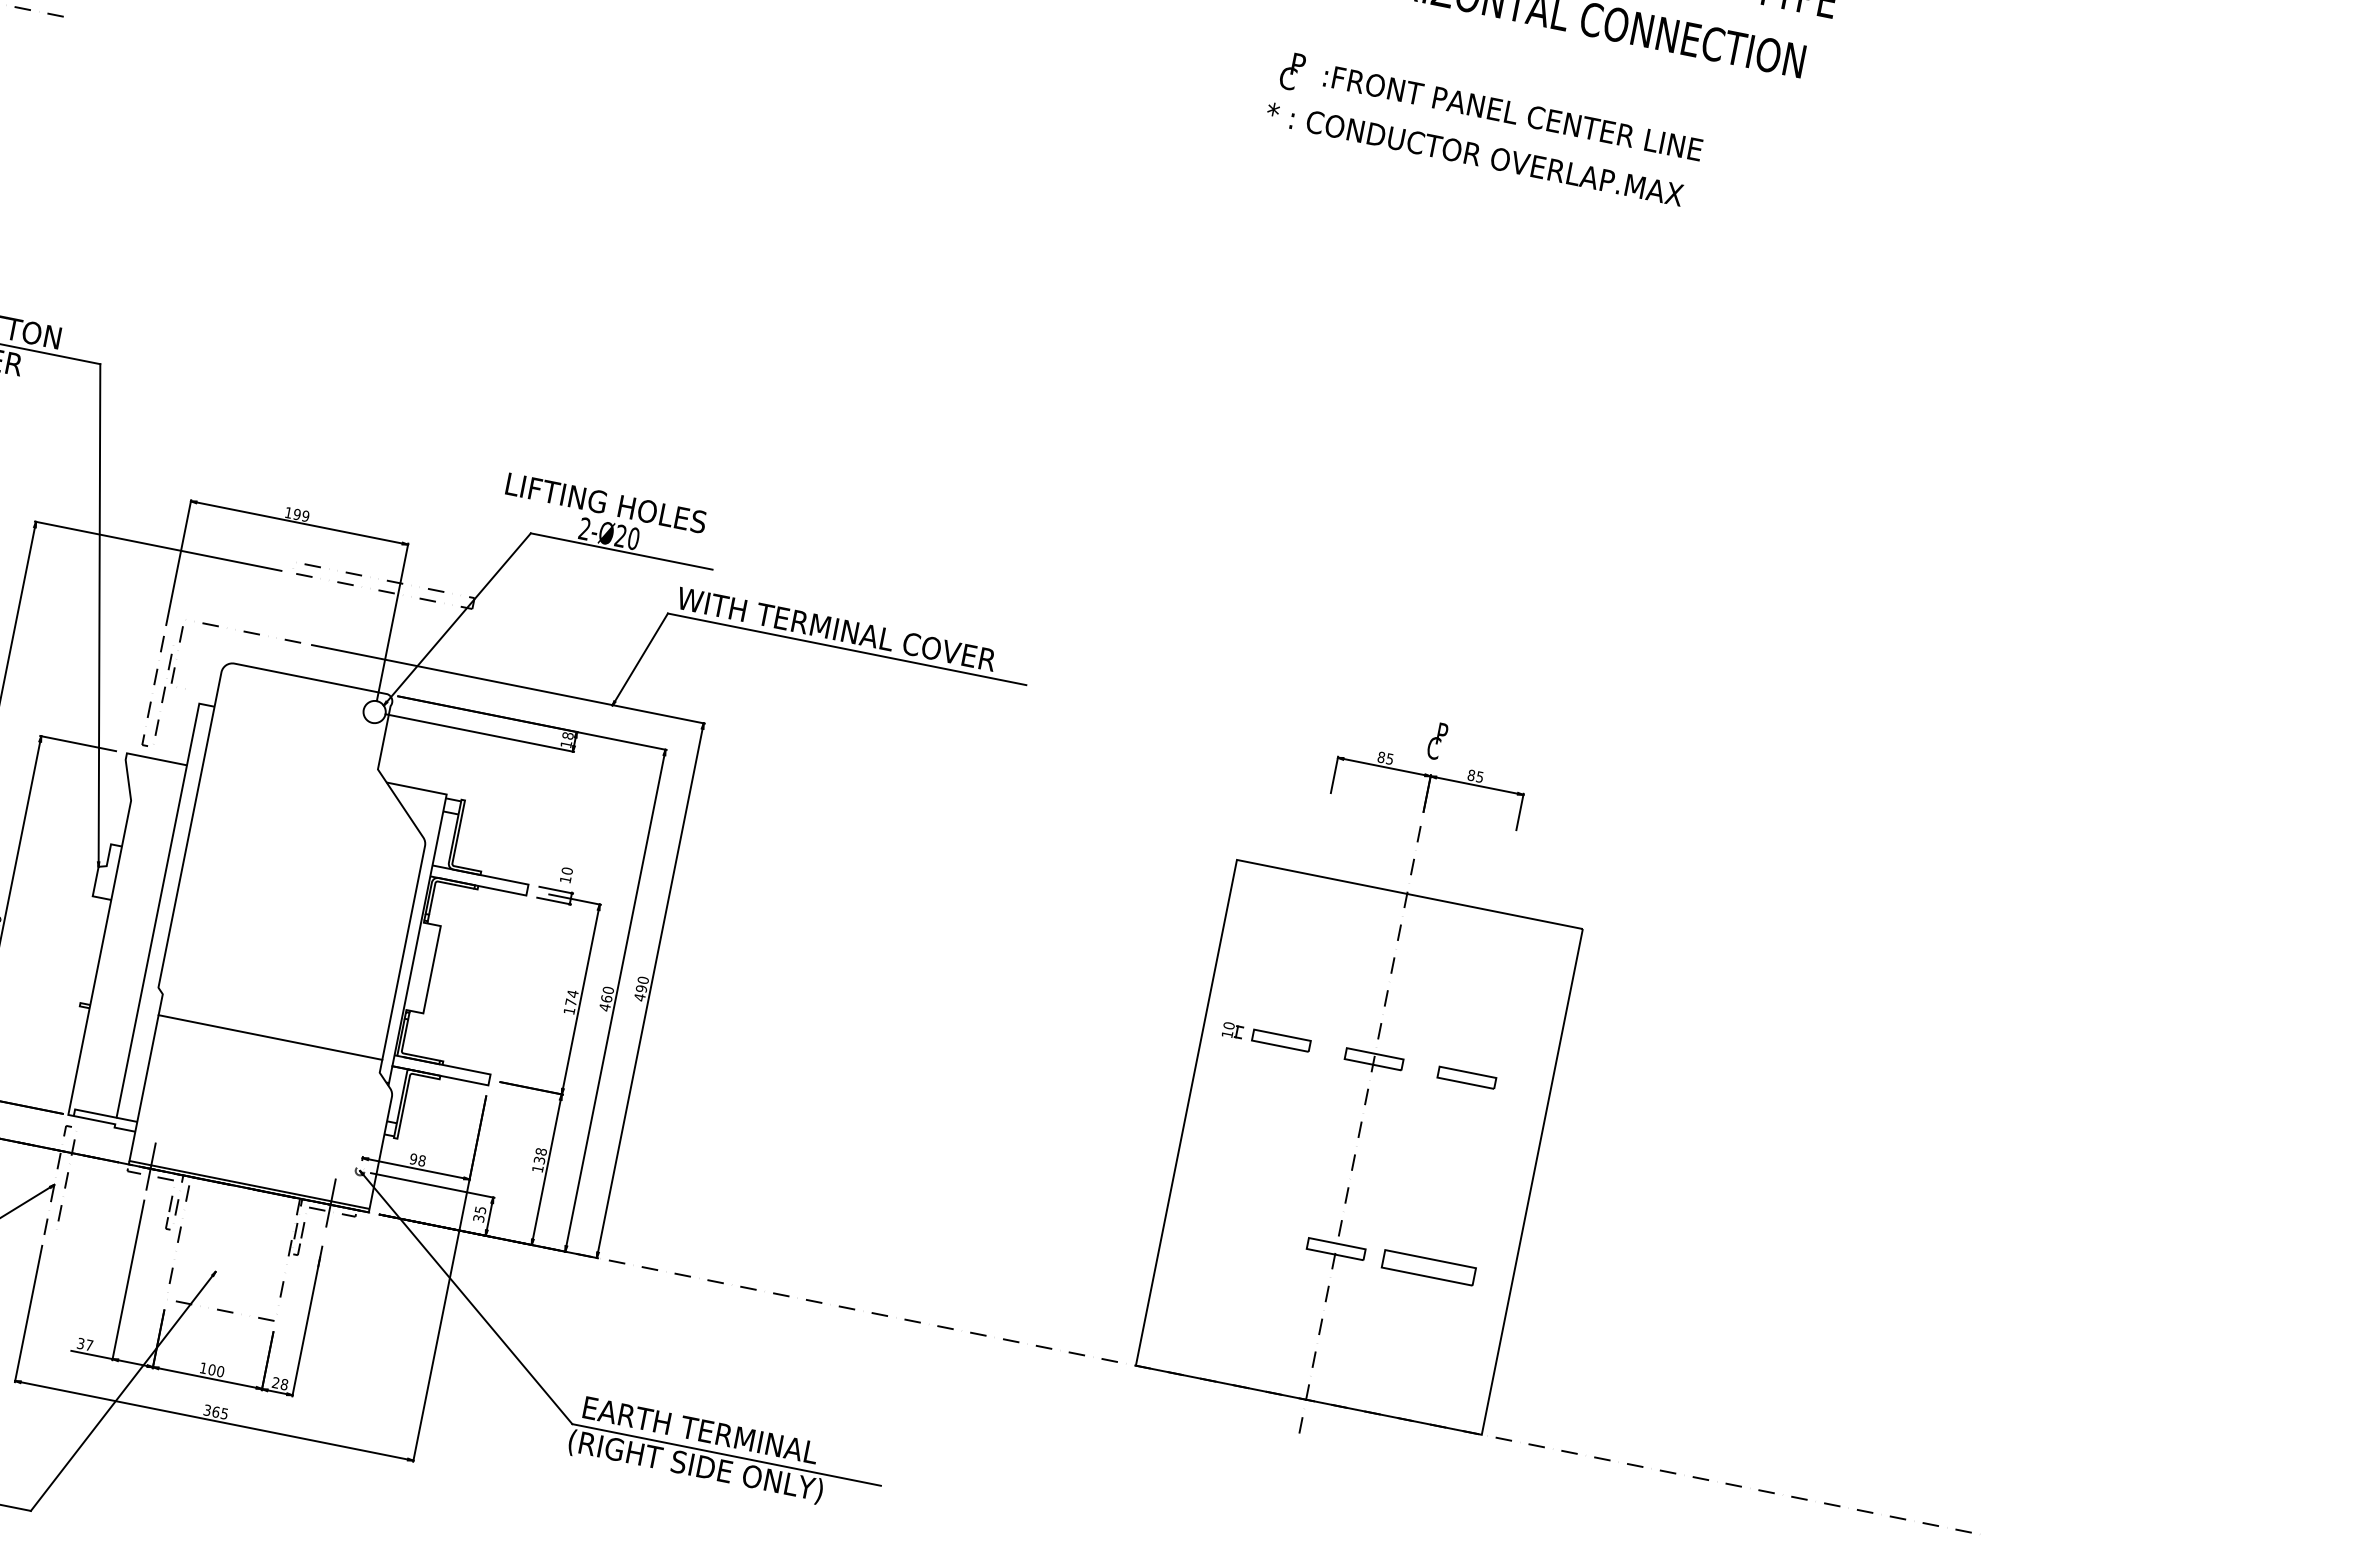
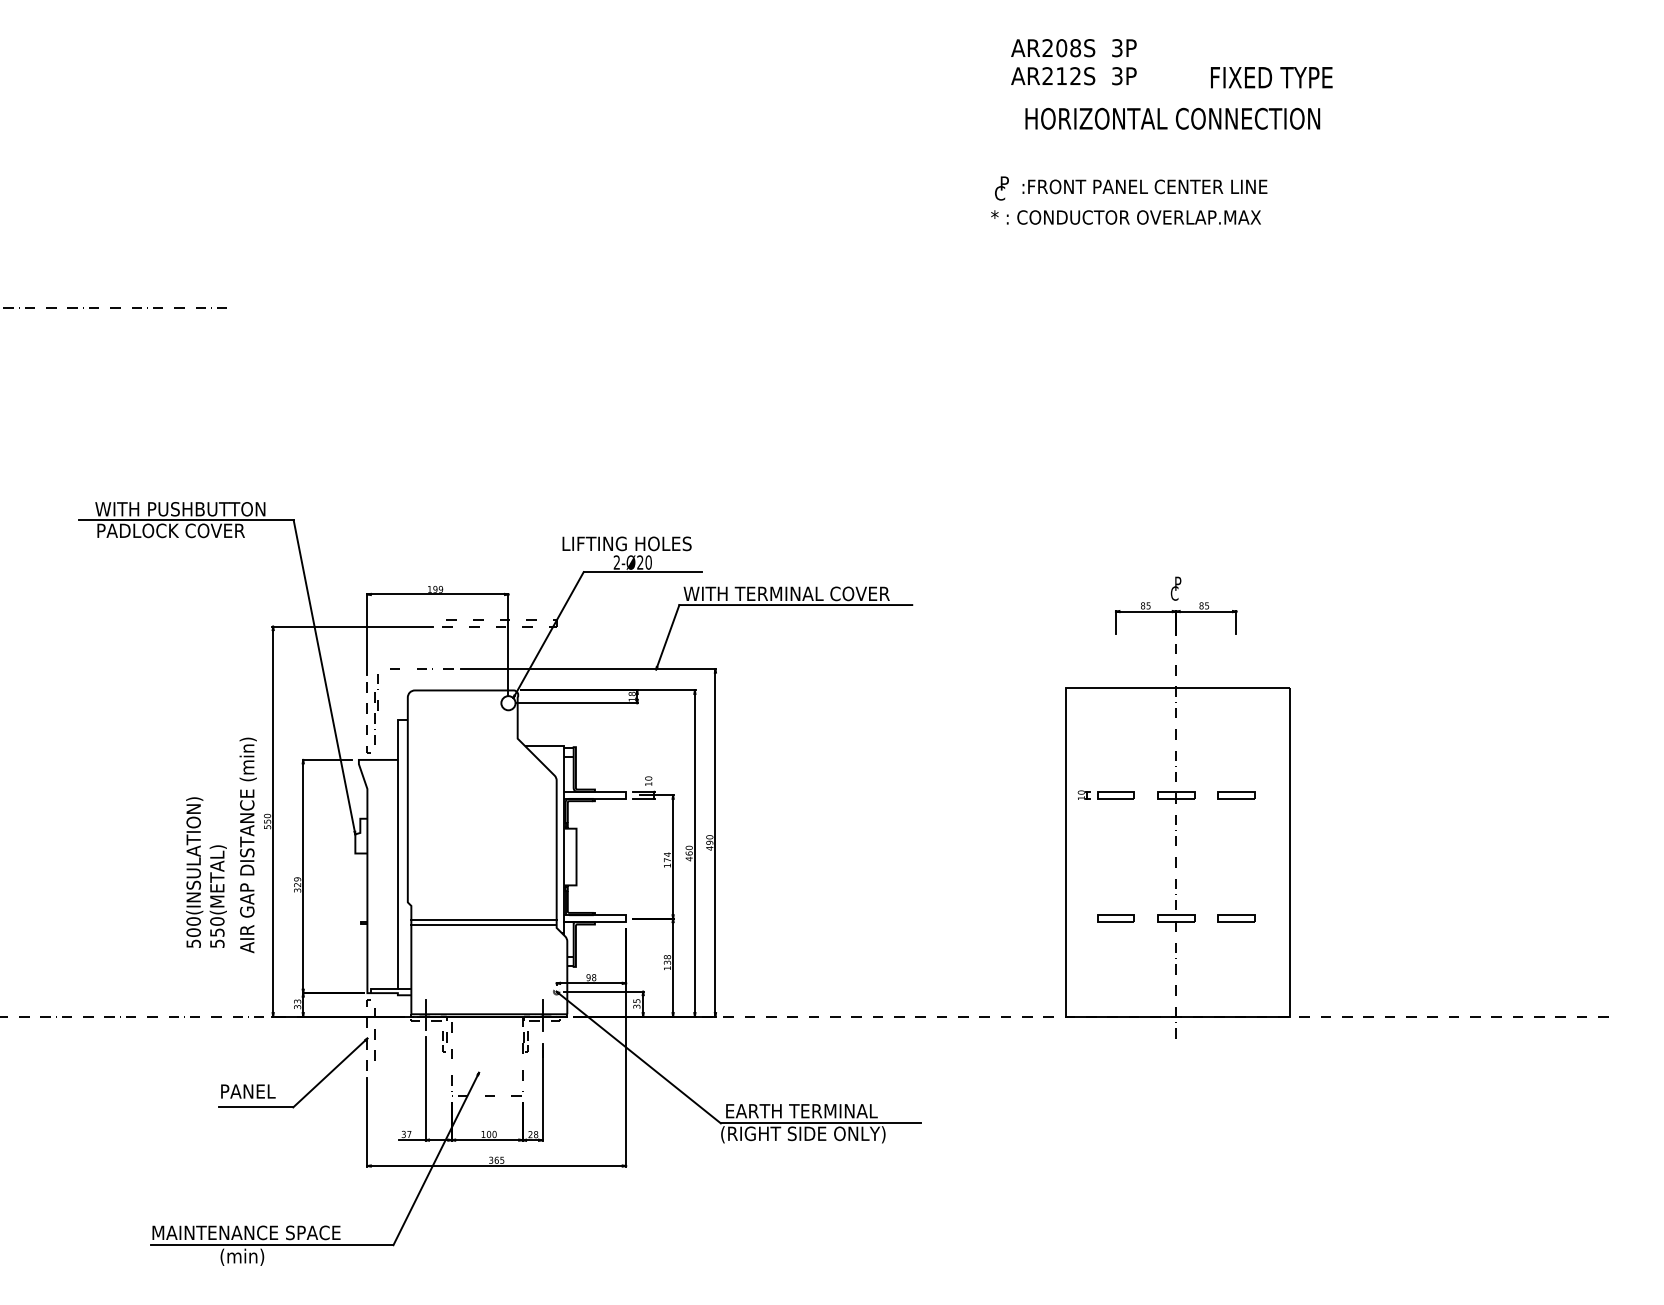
line: (268, 1044) -> (483, 924), added
part: (1242, 1230) -> (1115, 918), added
part: (1429, 1267) -> (1236, 918), size x0.62

